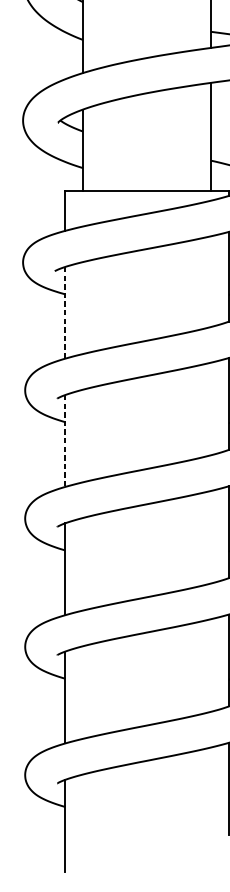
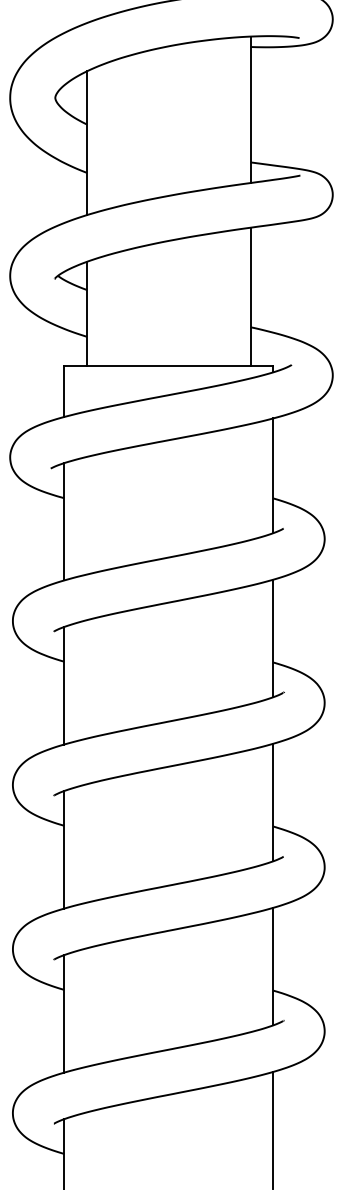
line: (65, 312) -> (64, 521), dashed -> solid
line: (65, 440) -> (64, 685), dashed -> solid

